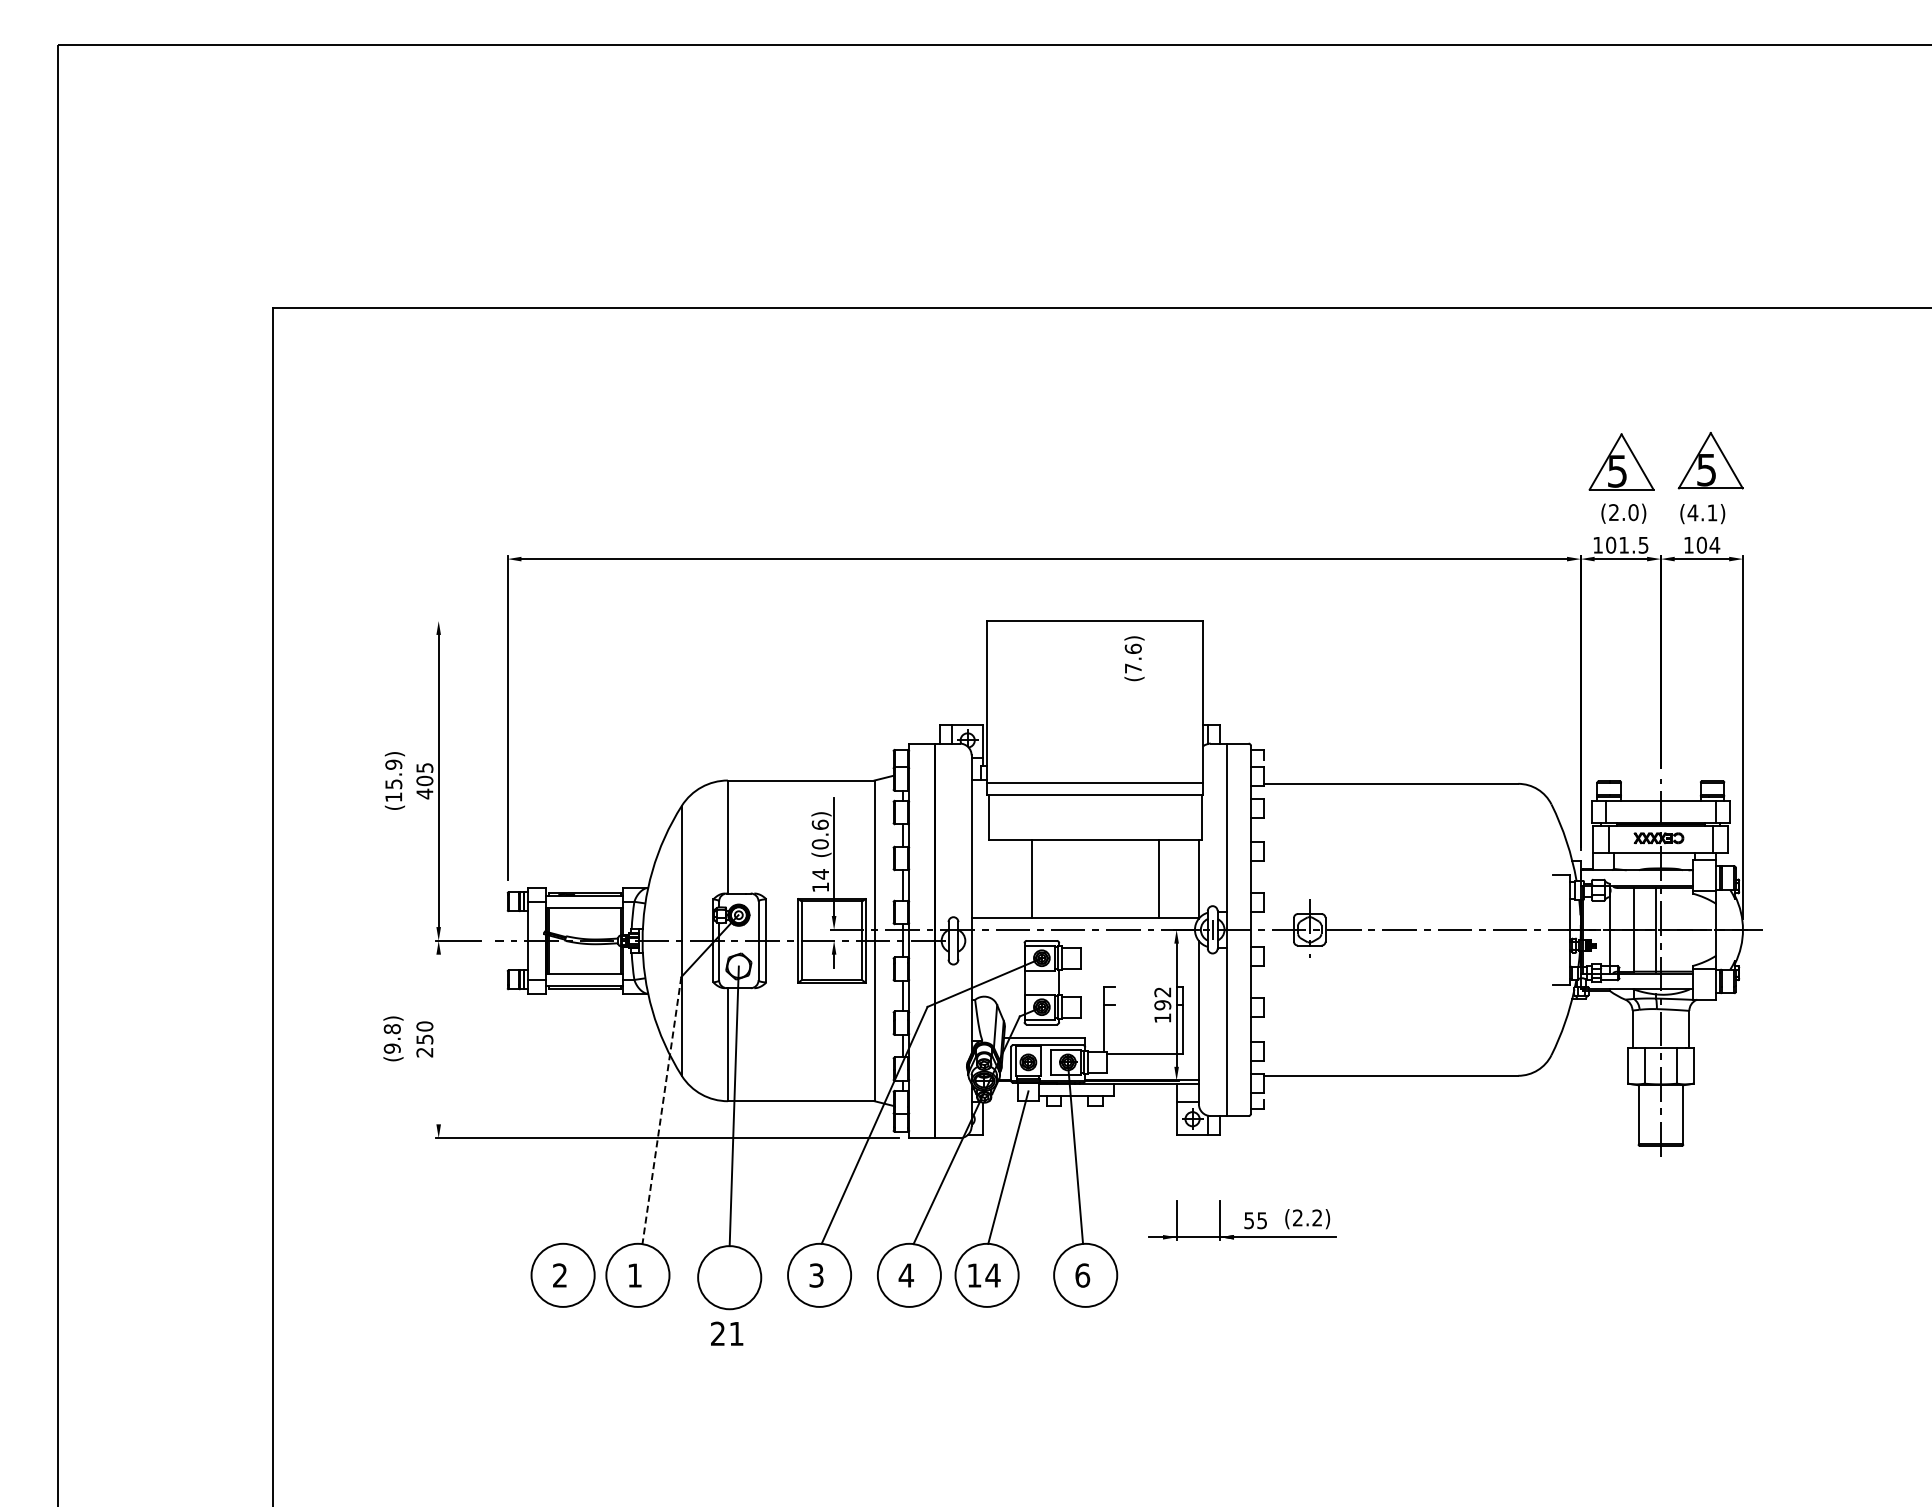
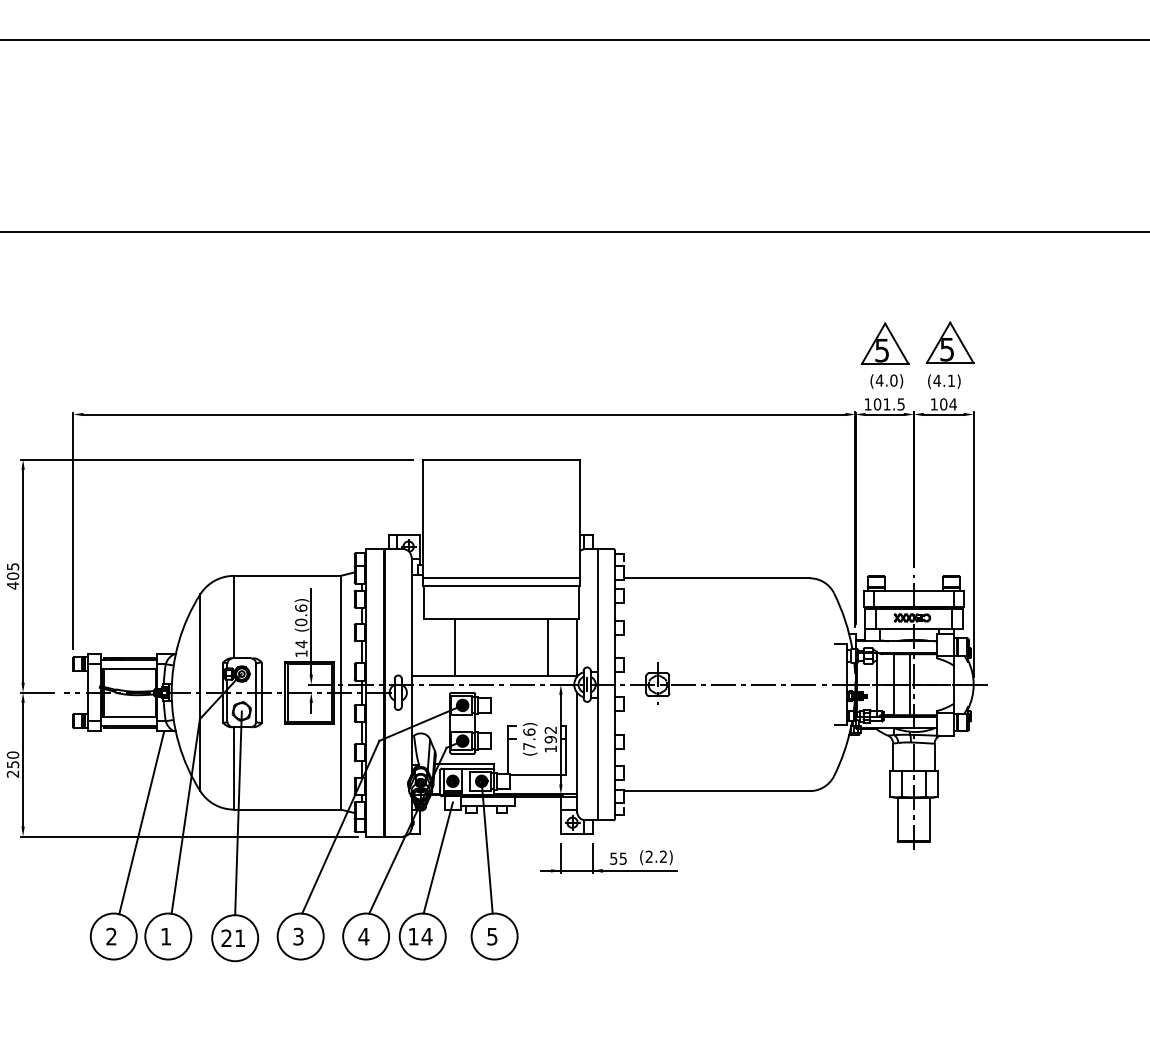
text: (1613, 512) -> (879, 380), (2.0) -> (4.0)
line: (704, 621) -> (216, 459), added
text: (1134, 658) -> (530, 739), moved
line: (438, 1039) -> (22, 764), added
line: (661, 1110) -> (185, 816), dashed -> solid
line: (601, 1118) -> (141, 822), added
part: (1242, 1220) -> (608, 858), moved
text: (1082, 1275) -> (492, 936), 6 -> 5
text: (727, 1333) -> (233, 938), moved

